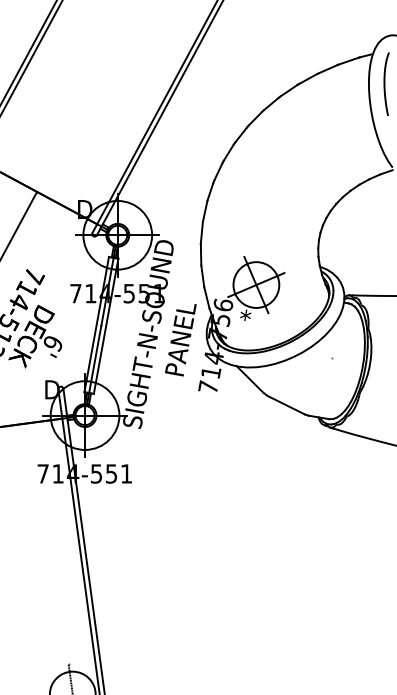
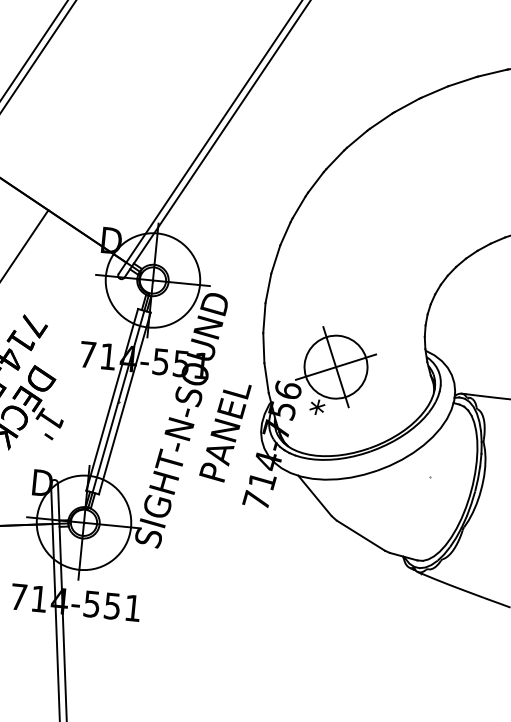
text: (52, 343) -> (49, 419), 6' -> 1'

